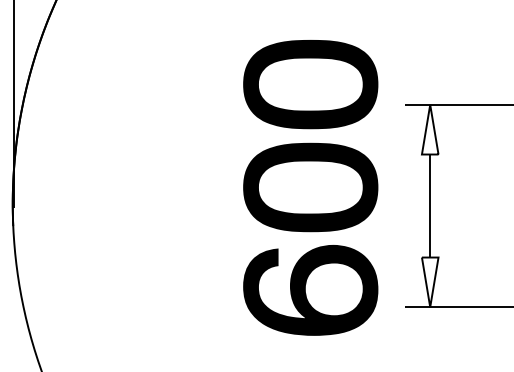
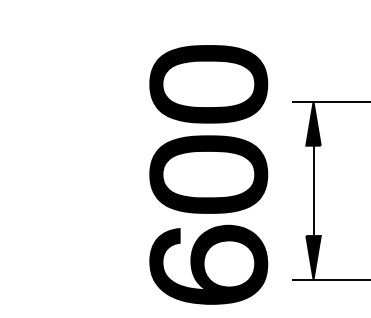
fill: (429, 129) -> (312, 123), added
fill: (429, 282) -> (312, 257), added

